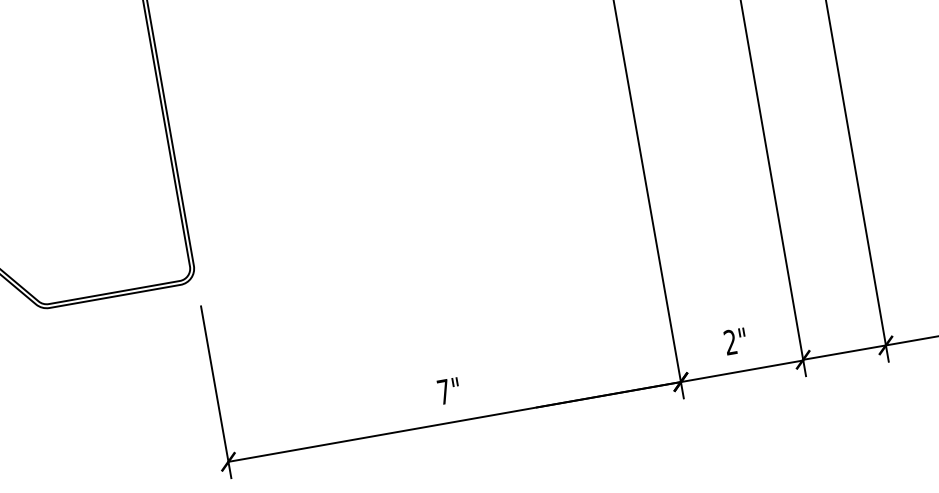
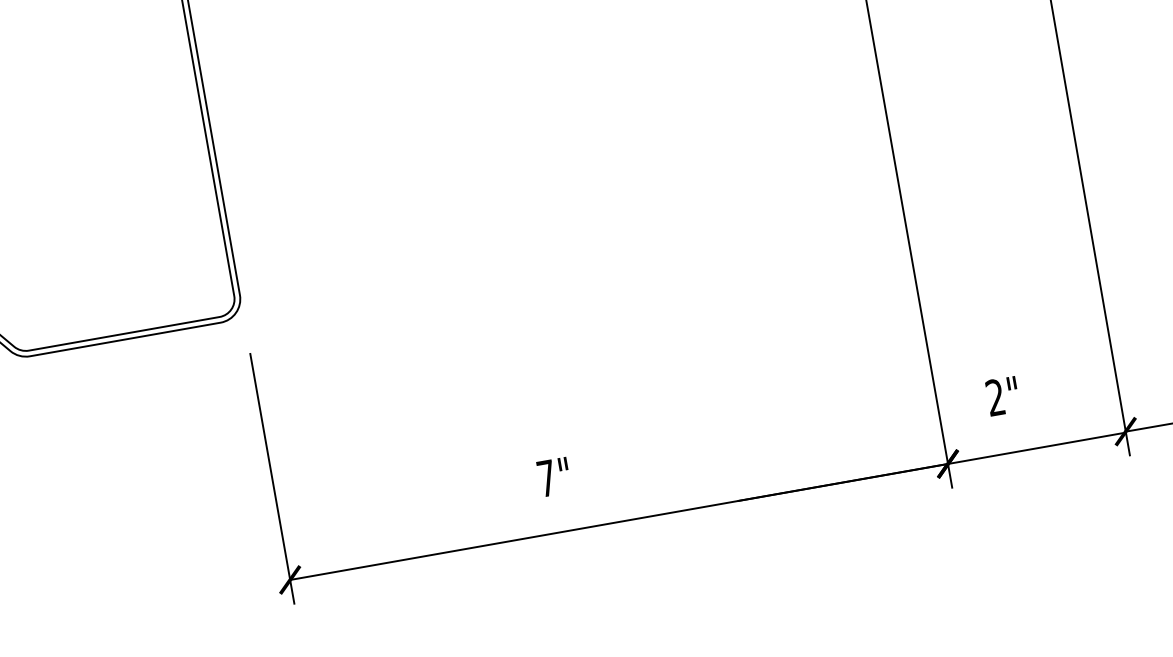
text: (734, 341) -> (1001, 396), moved
text: (447, 390) -> (551, 476), moved

